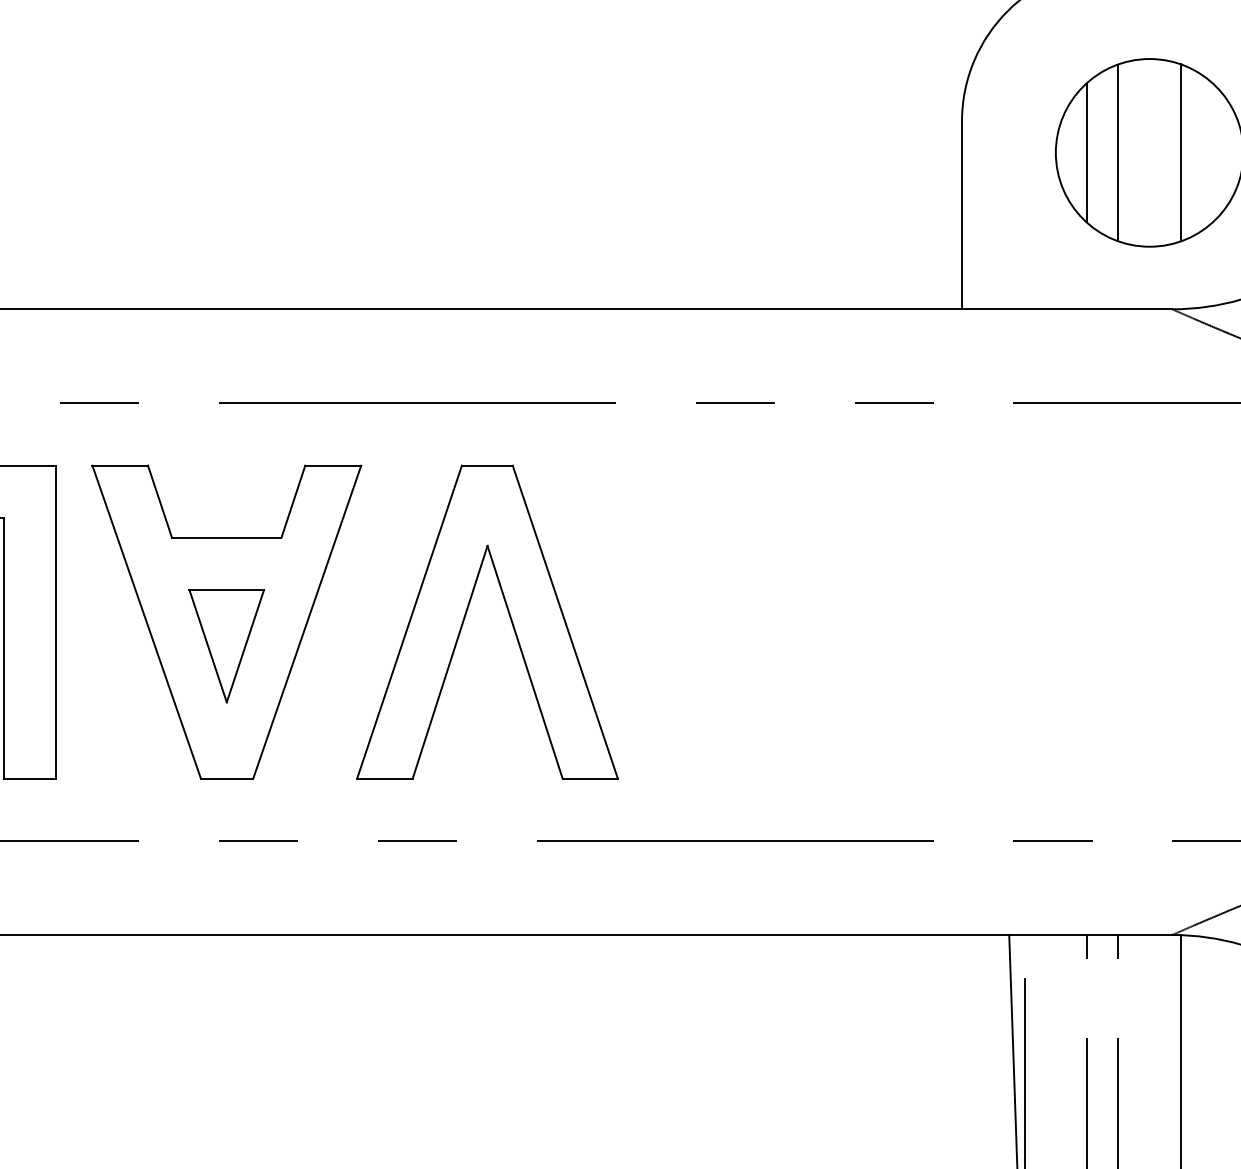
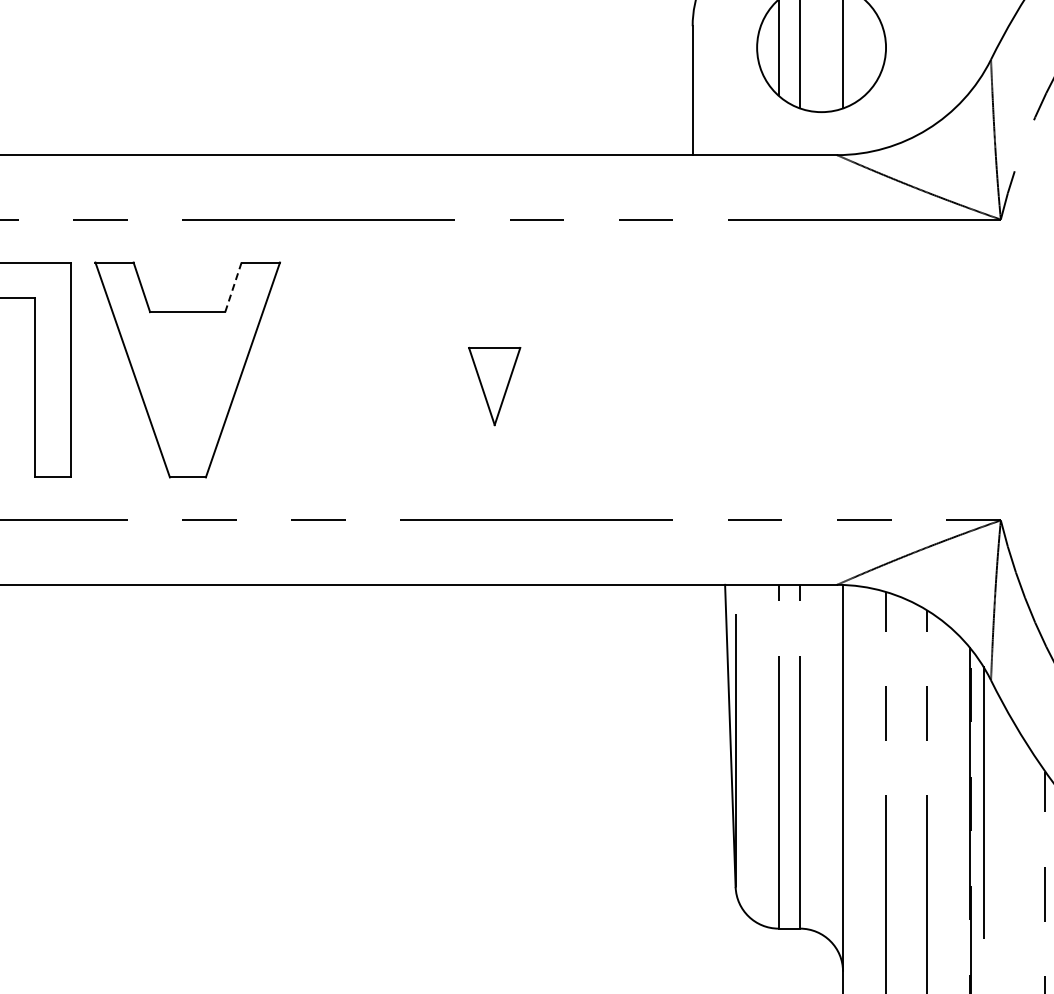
line: (293, 500) -> (233, 286), solid -> dashed
part: (466, 615) -> (352, 365), removed
part: (226, 646) -> (494, 386), moved

